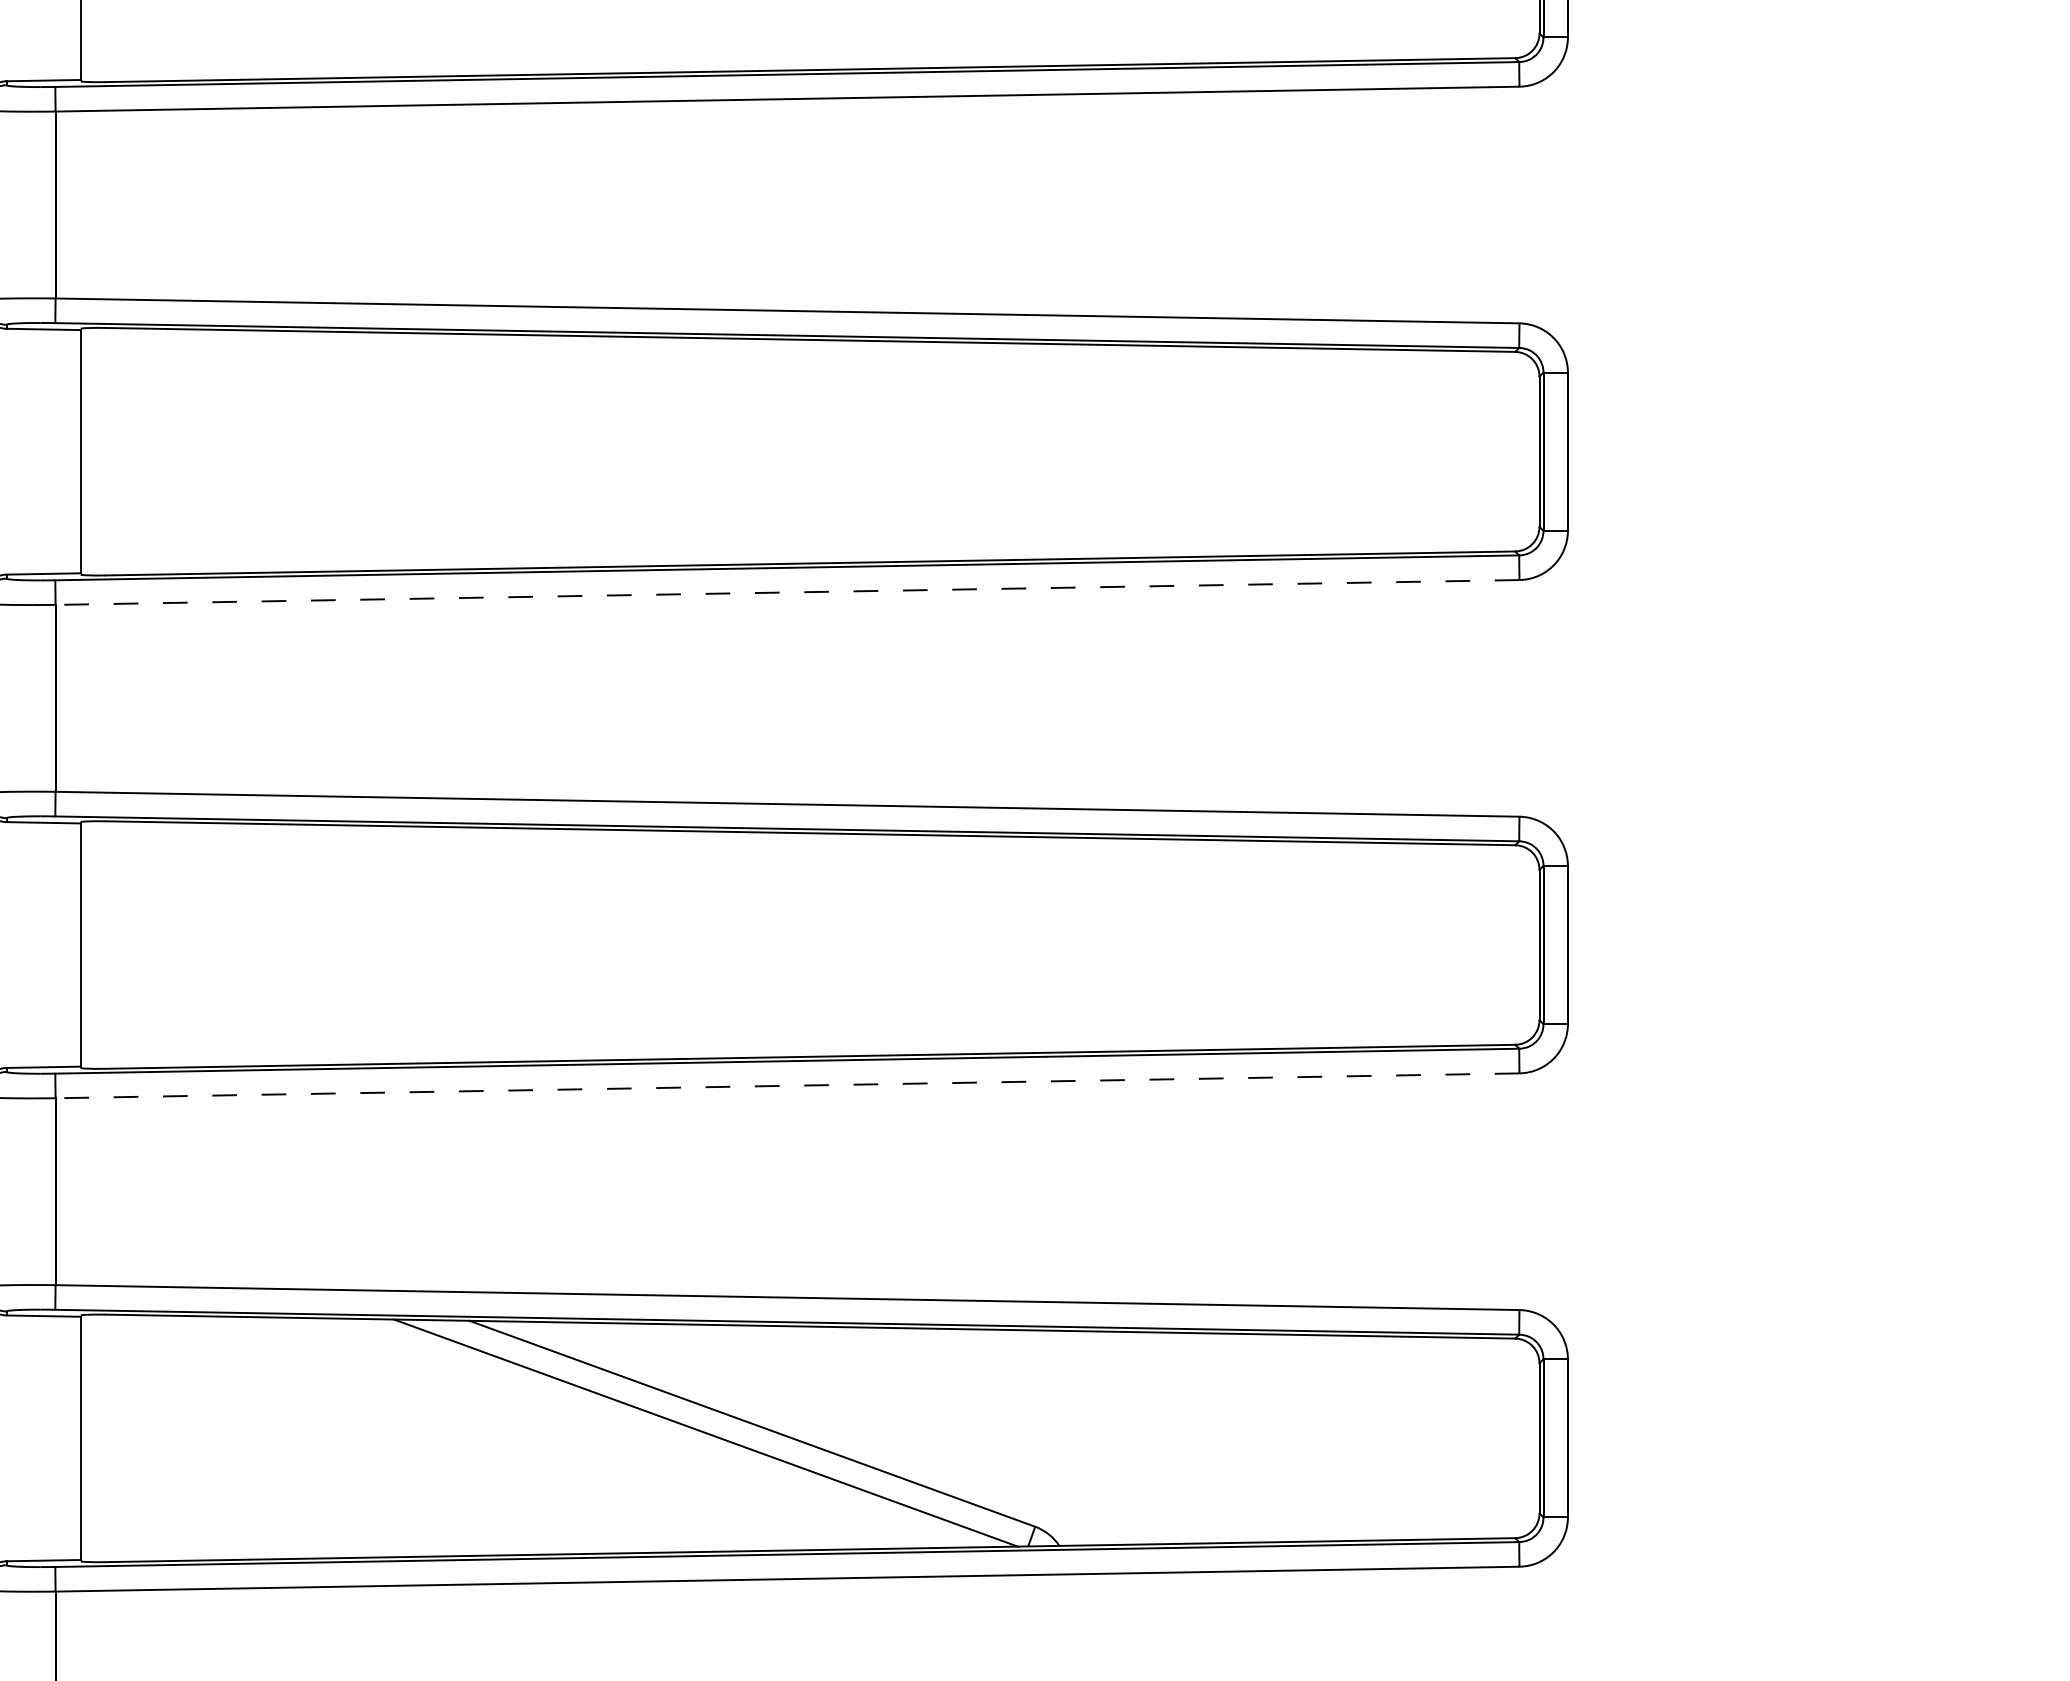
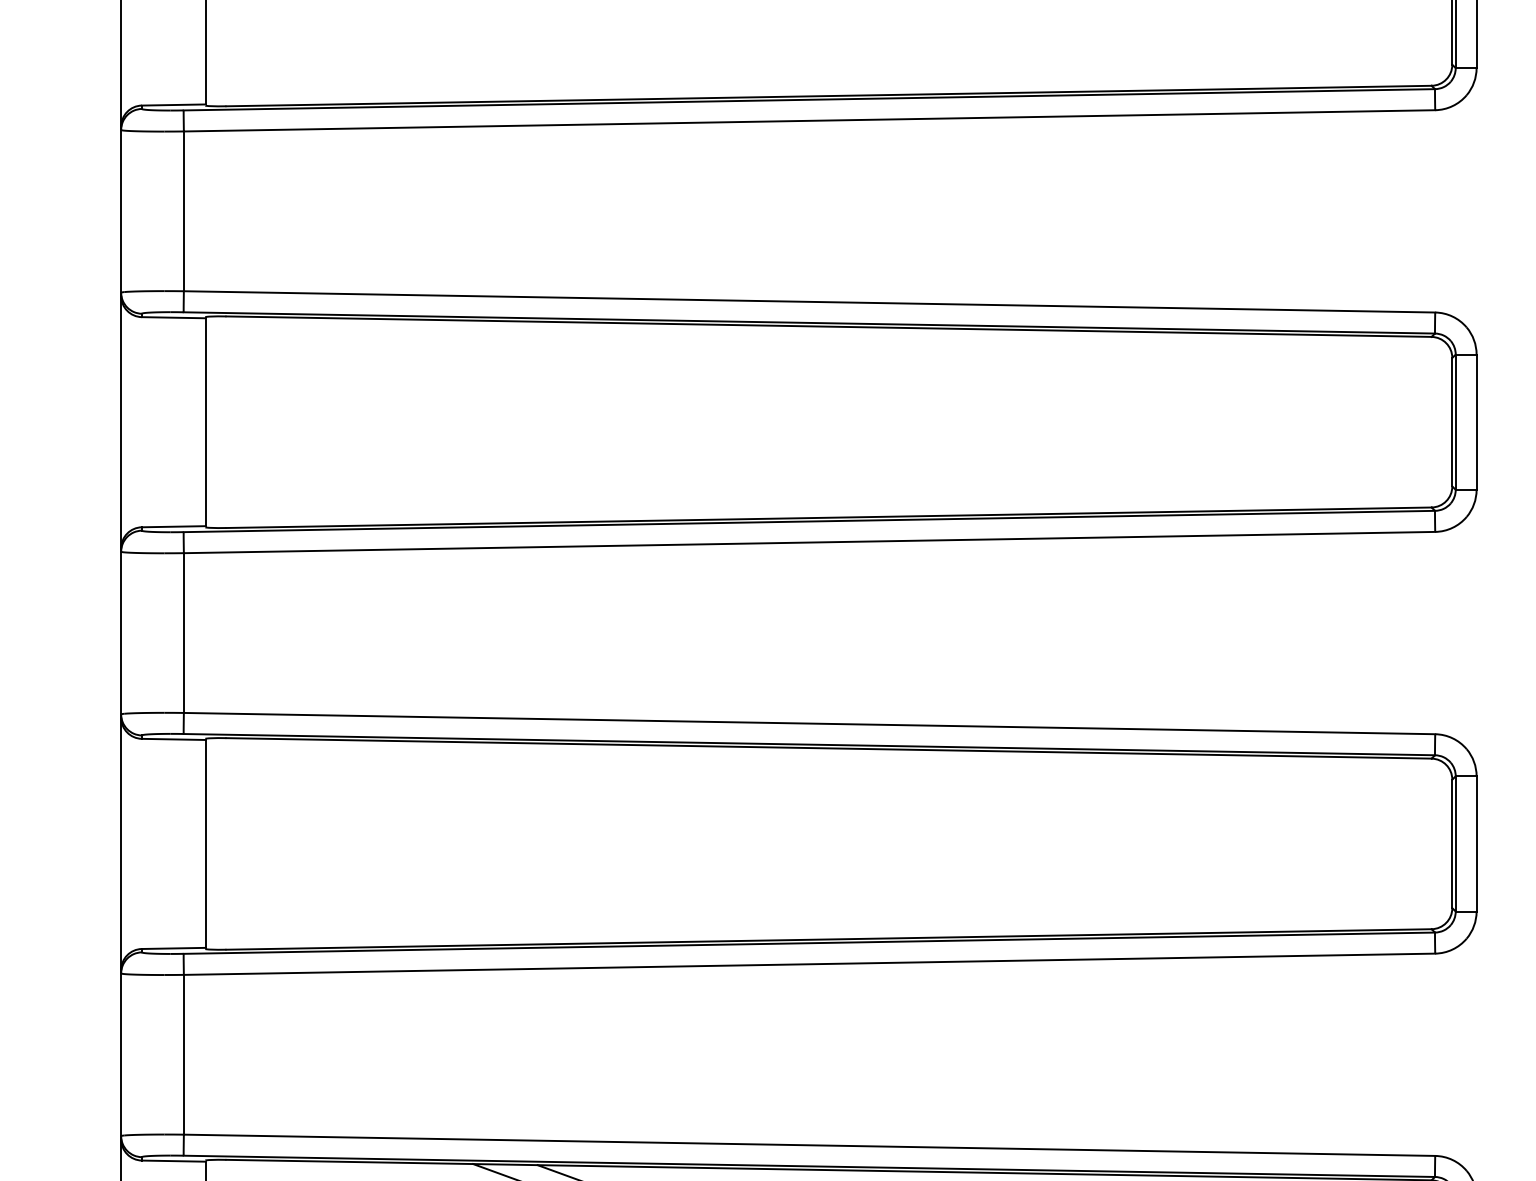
line: (787, 592) -> (809, 542), dashed -> solid
line: (787, 1085) -> (809, 963), dashed -> solid

